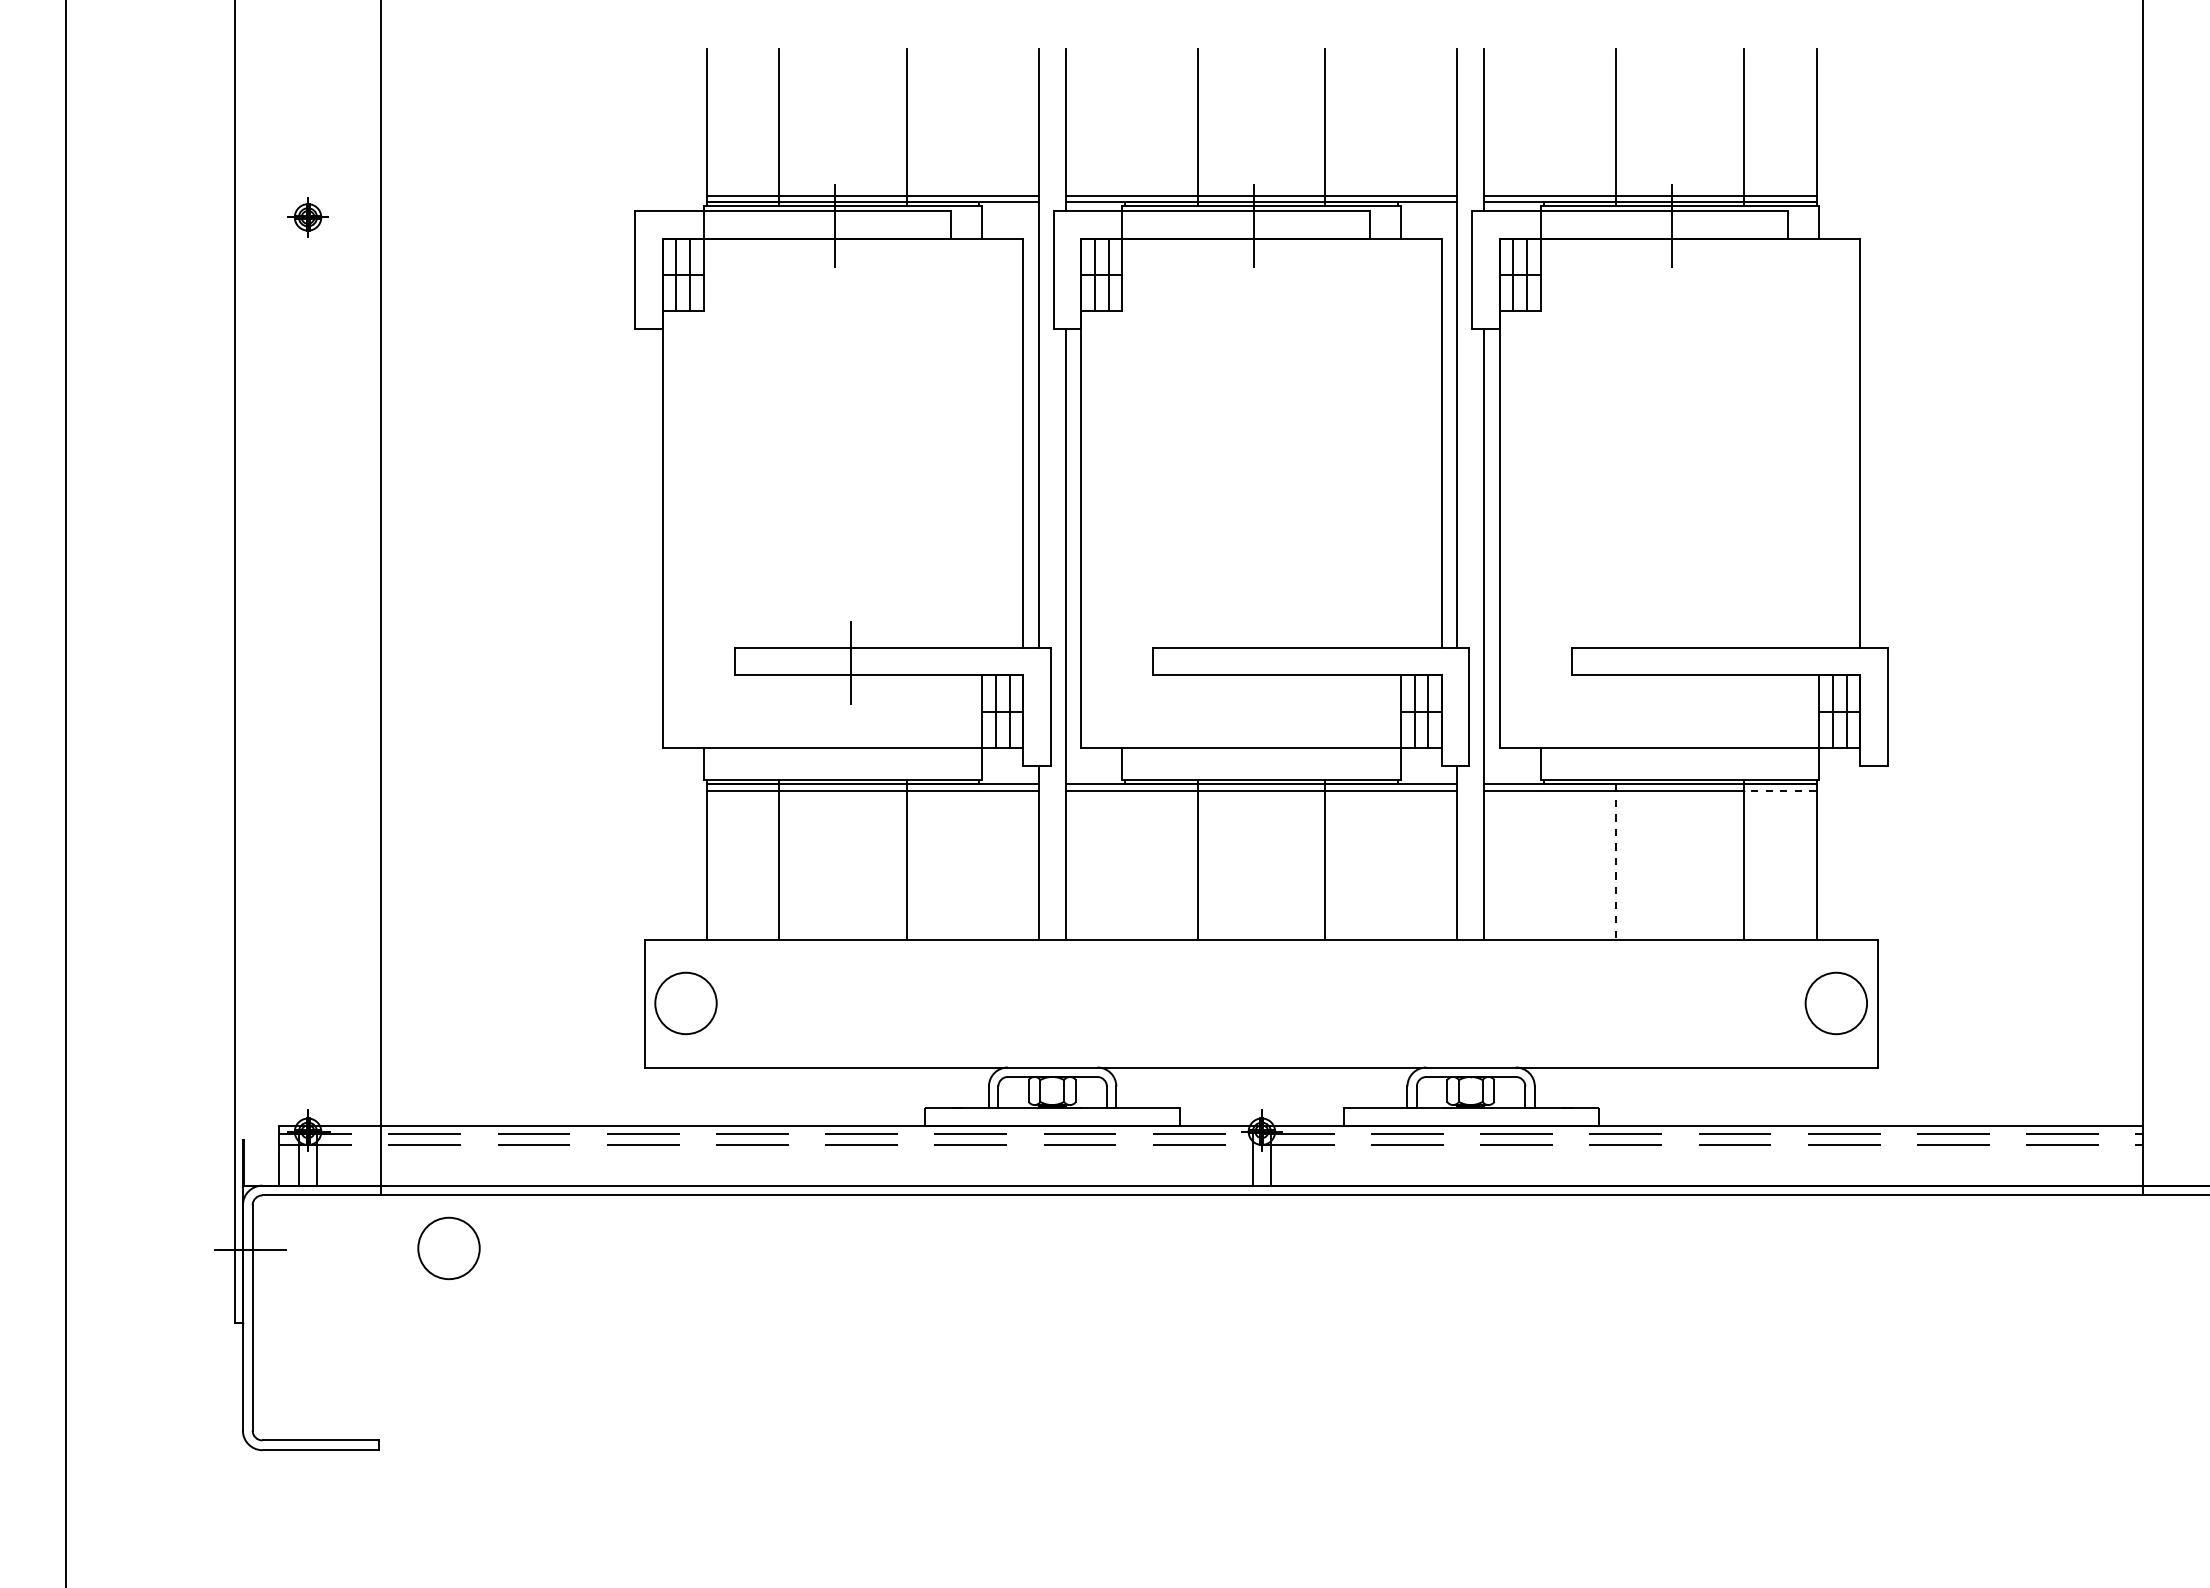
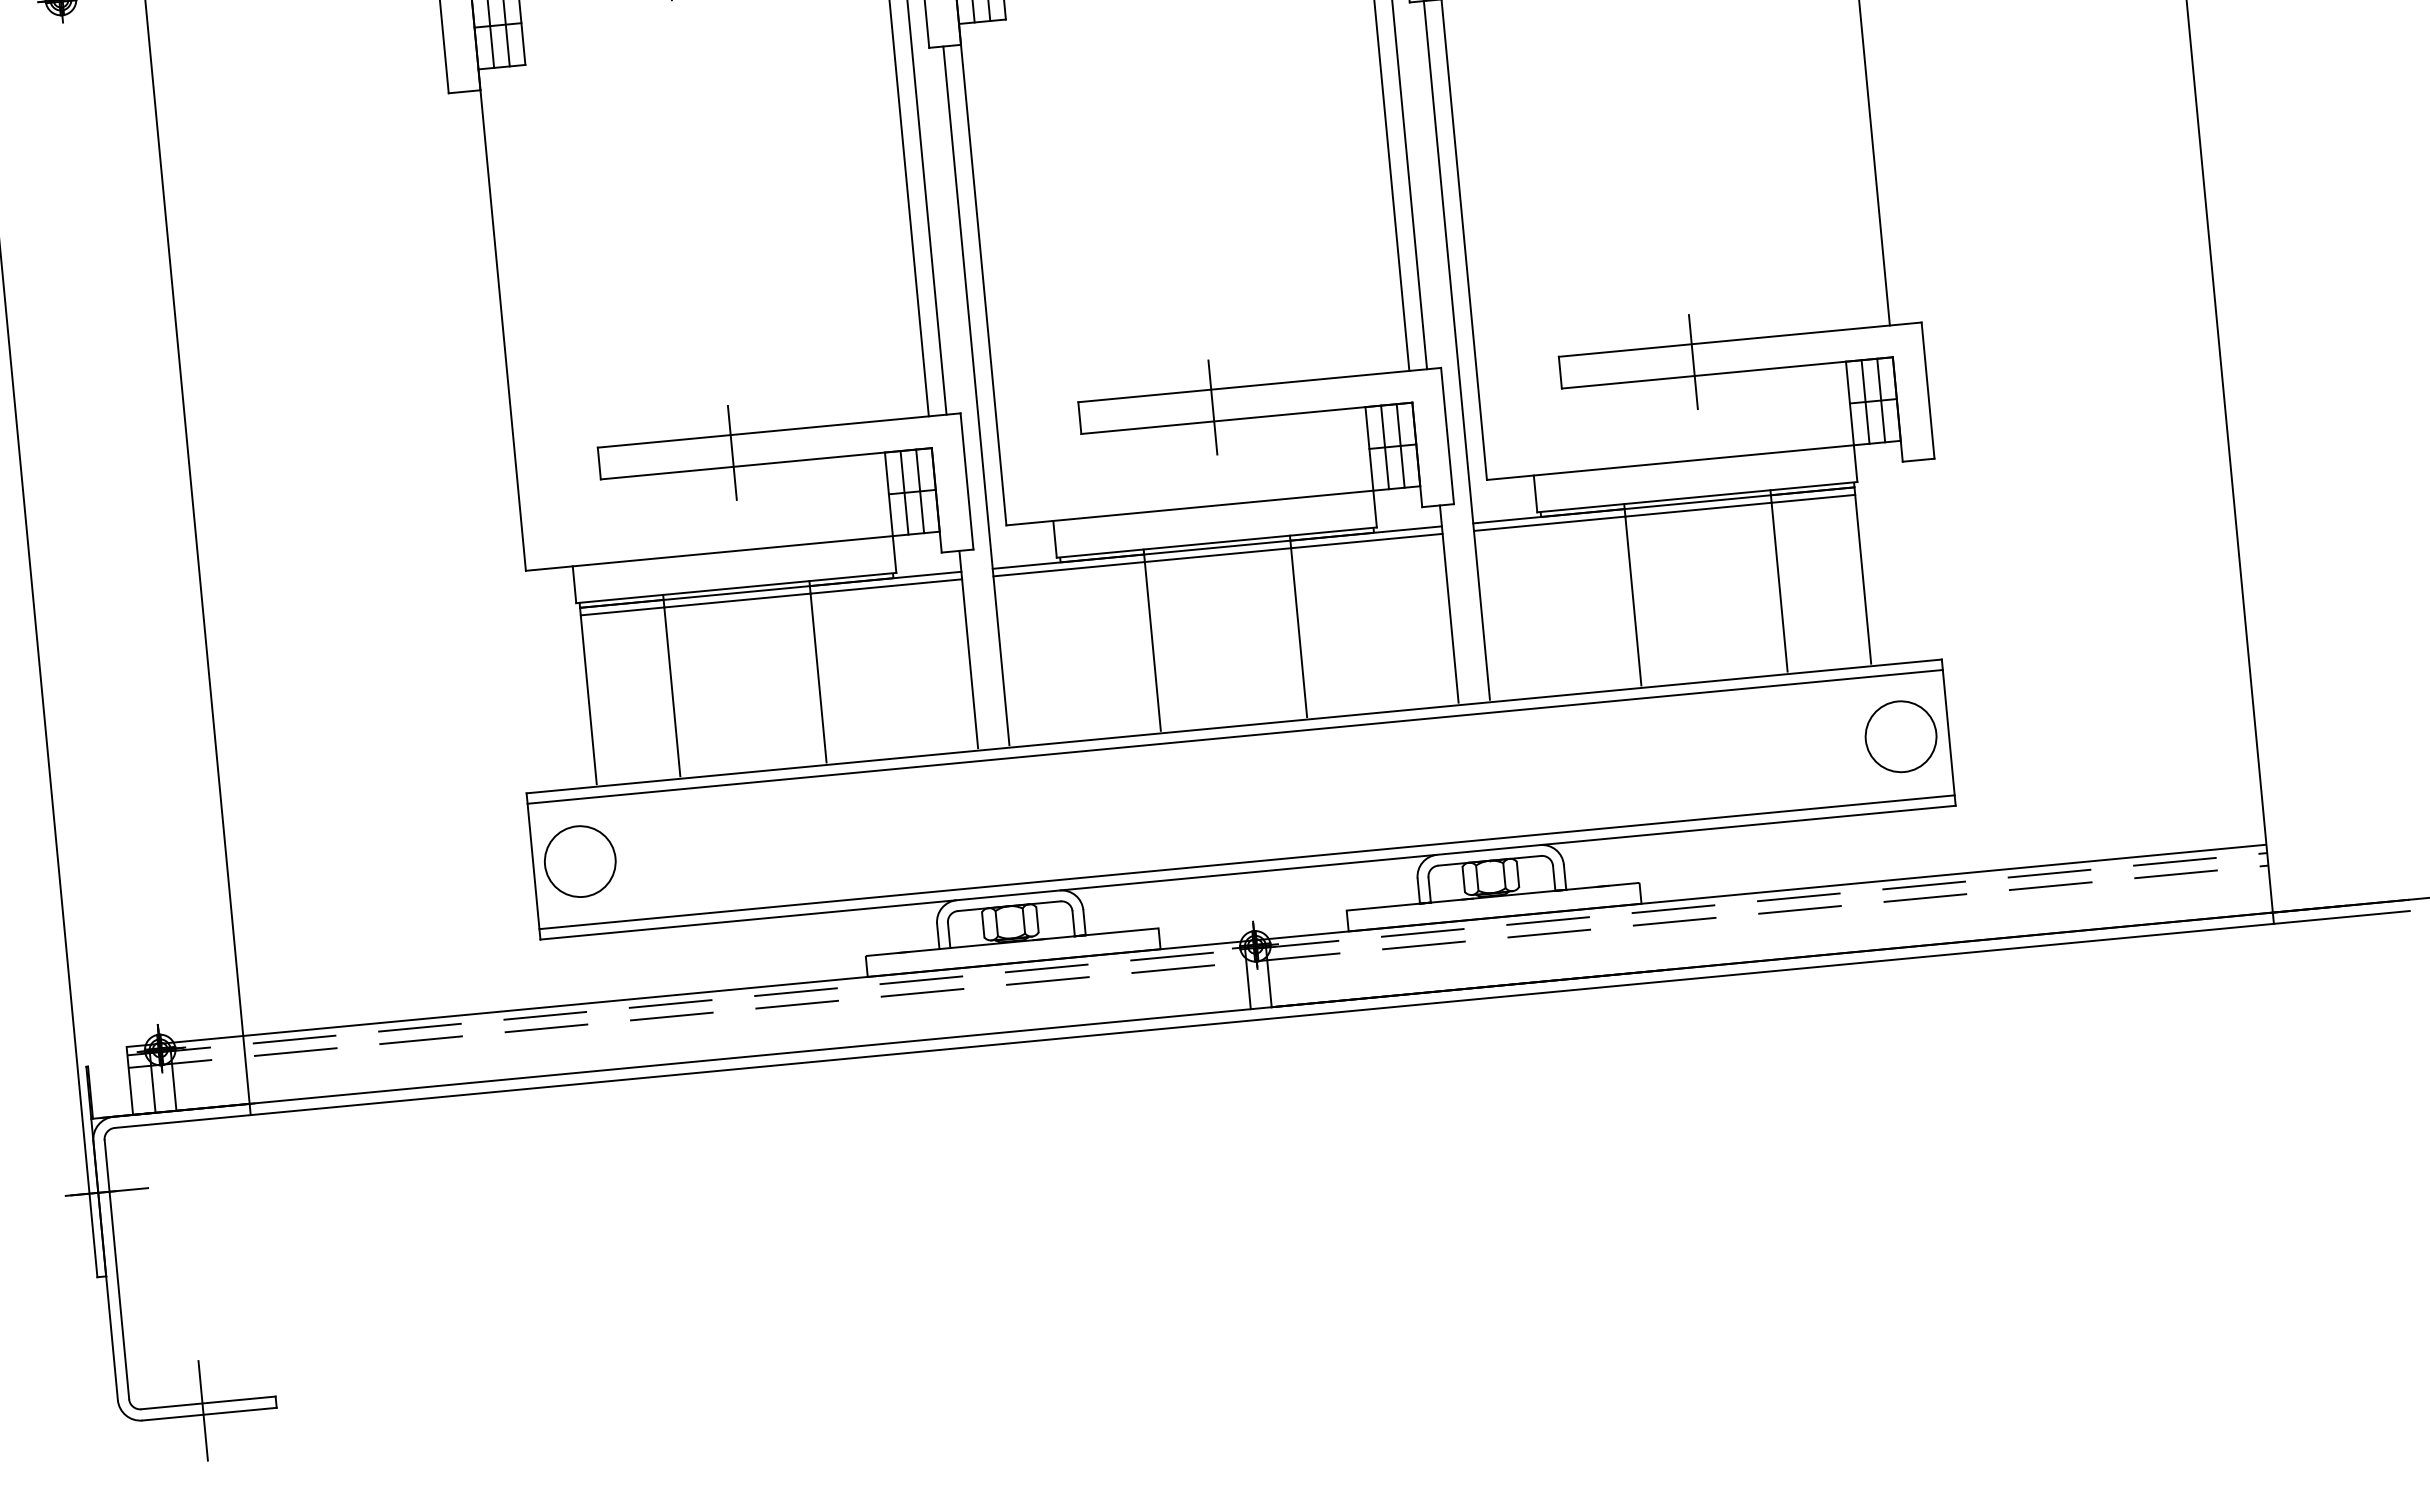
line: (1269, 663) -> (1213, 407), added
line: (1687, 663) -> (1693, 362), added
line: (1779, 790) -> (1812, 498), dashed -> solid
line: (1616, 859) -> (1633, 595), dashed -> solid
line: (1261, 949) -> (1235, 737), added
line: (1261, 1058) -> (1247, 862), added
circle: (448, 1248) -> (334, 1168), removed
line: (315, 1446) -> (202, 1410), added

